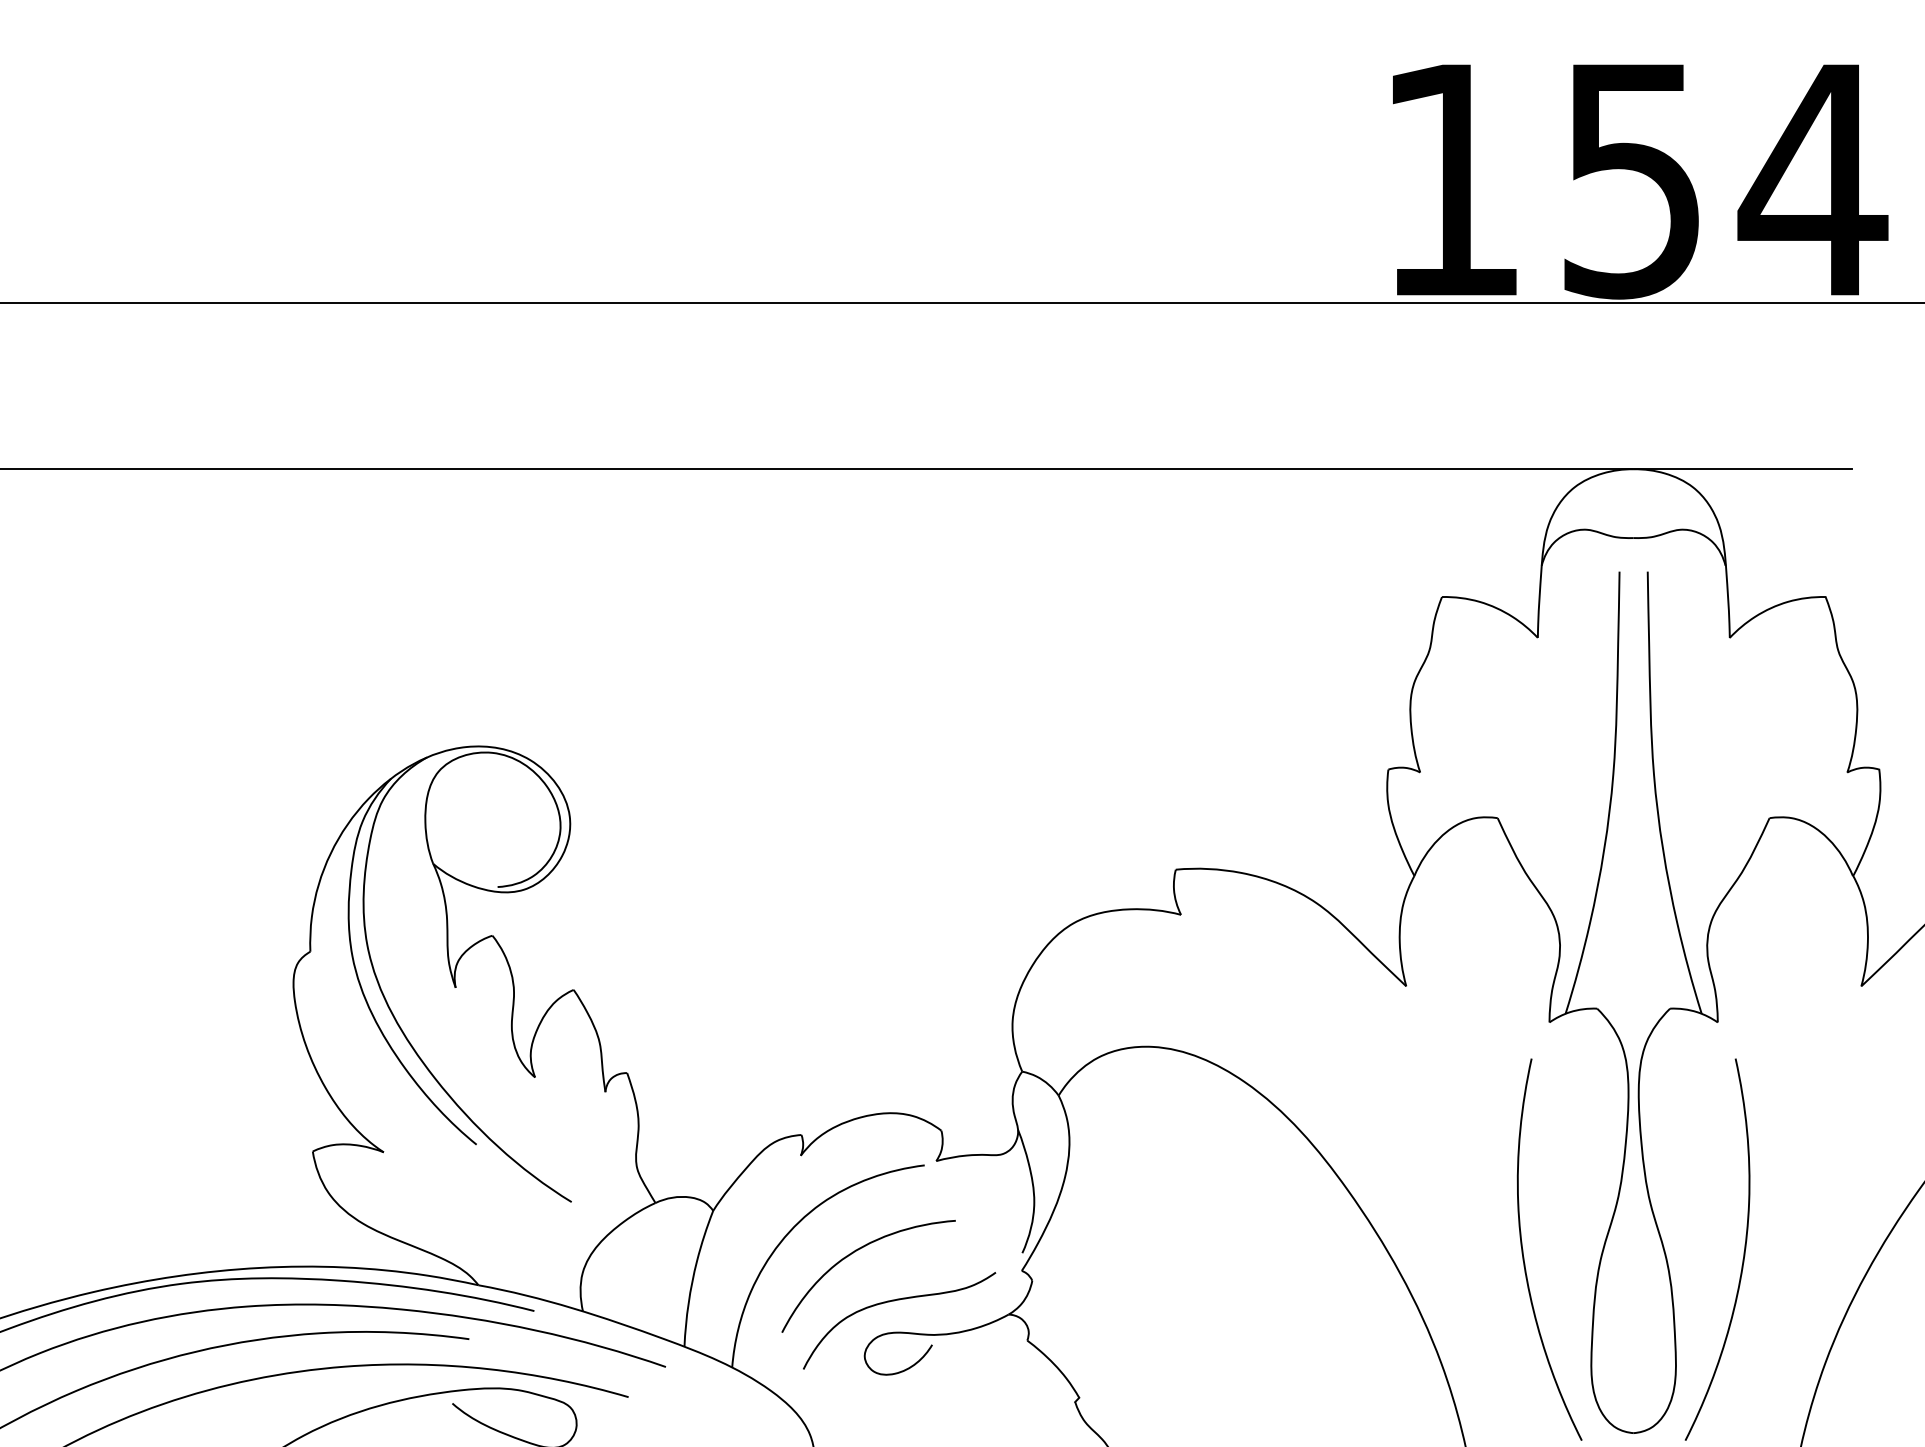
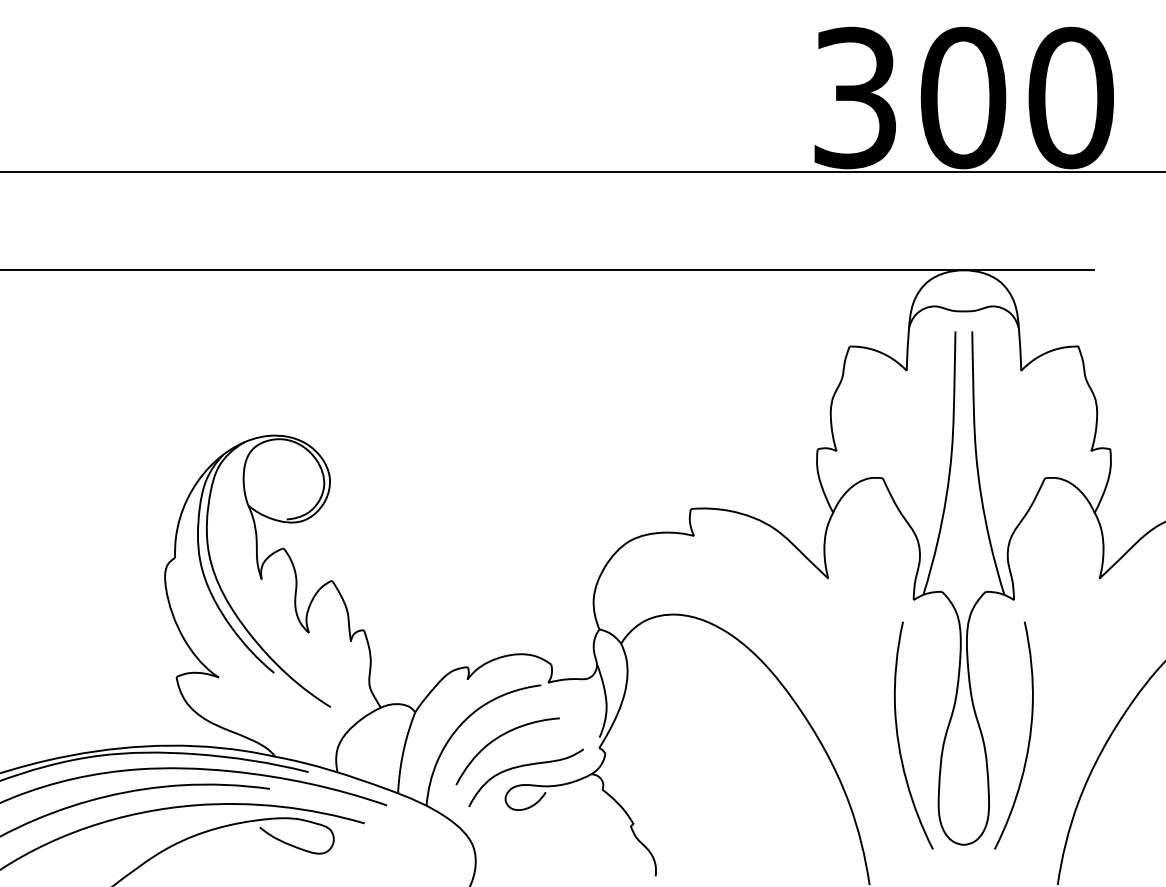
text: (1634, 179) -> (964, 97), 154 -> 300

